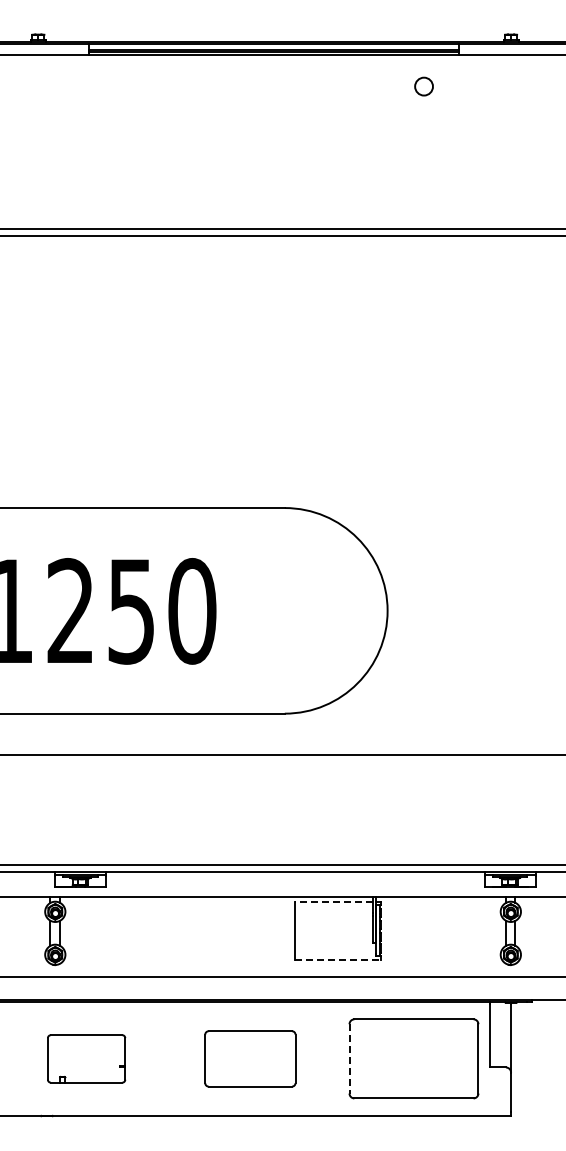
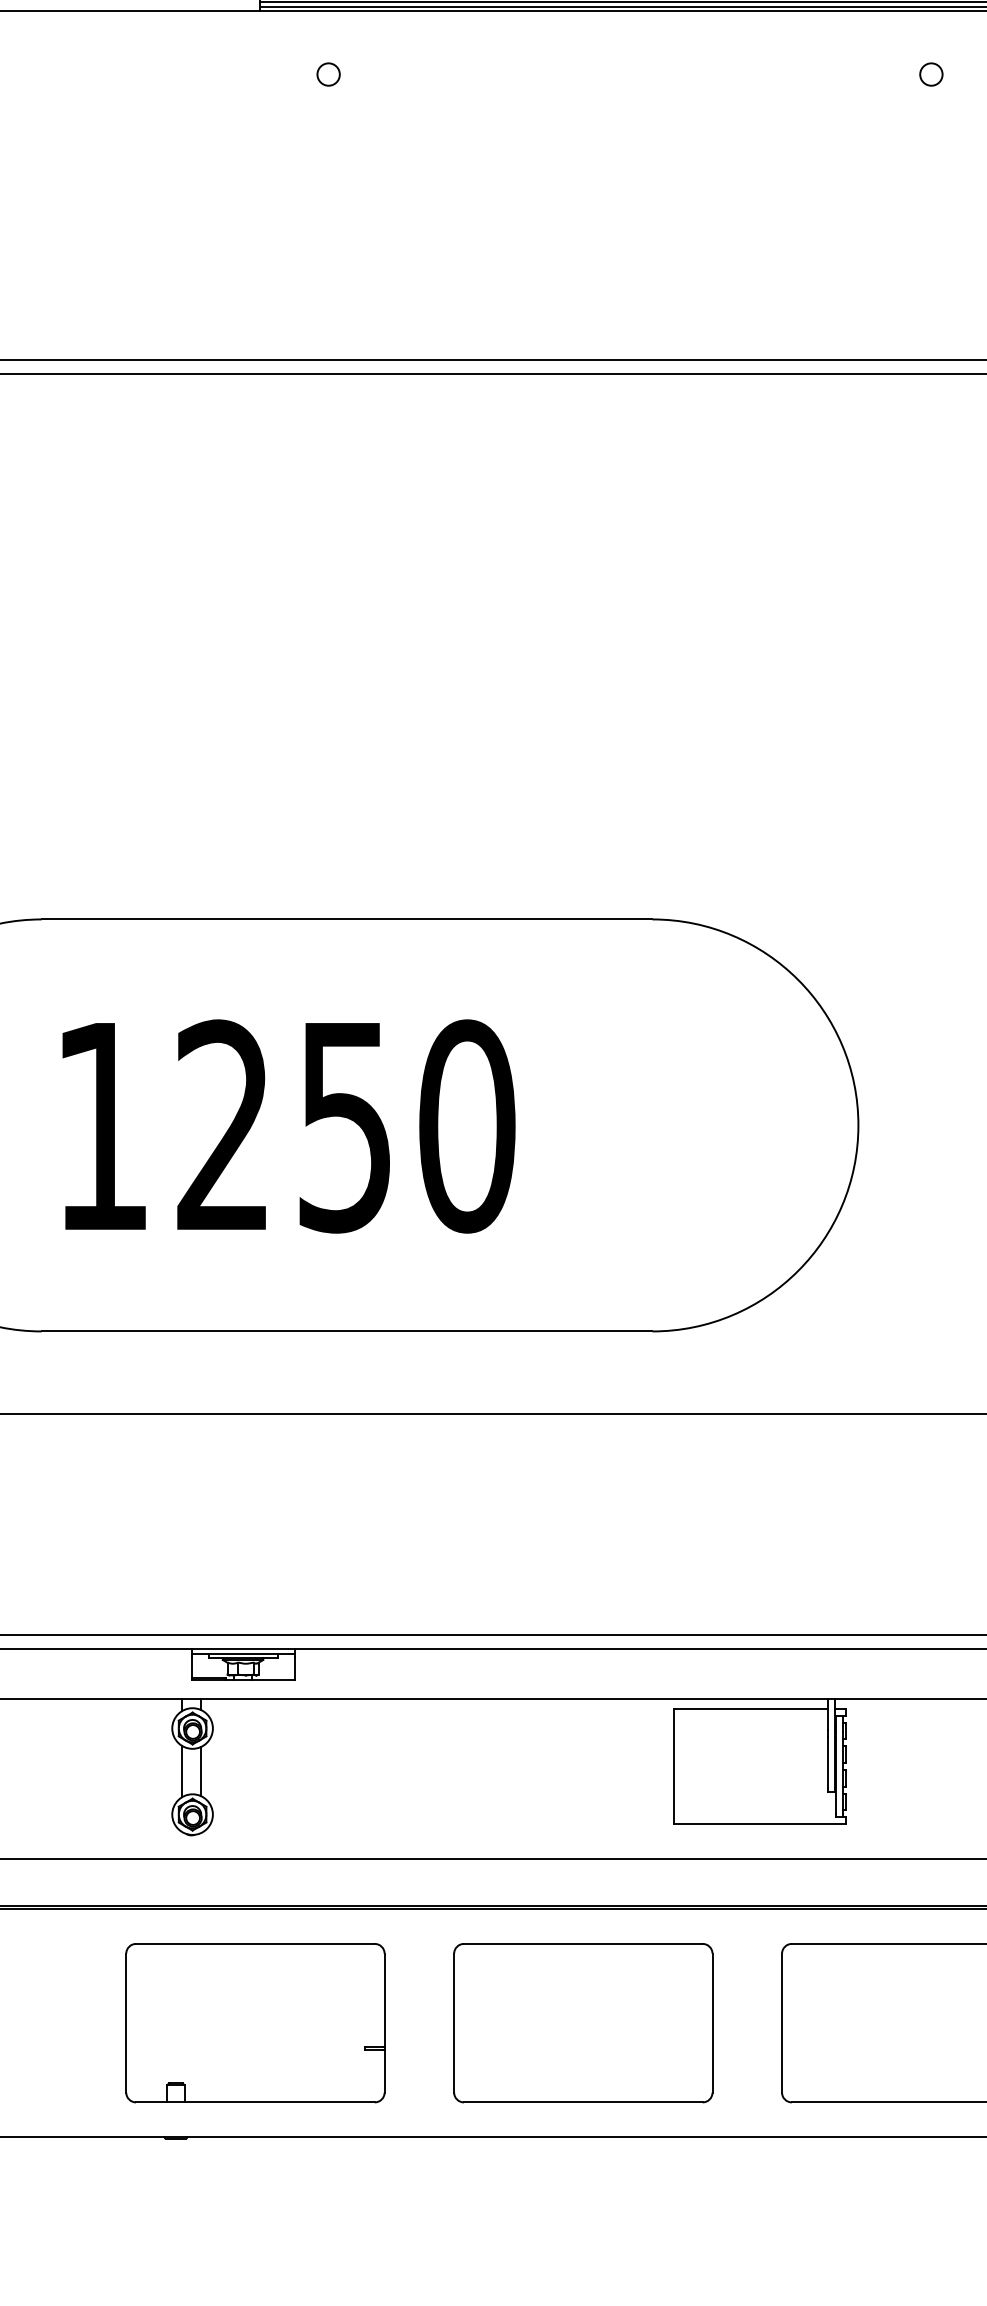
circle: (122, 85) -> (327, 72), added
circle: (423, 85) -> (930, 72), size x0.62
line: (334, 902) -> (751, 1709), dashed -> solid
line: (338, 959) -> (760, 1824), dashed -> solid
part: (86, 1058) -> (255, 2022), size x1.67
part: (250, 1058) -> (583, 2022), size x1.43
line: (349, 1058) -> (782, 2022), dashed -> solid

